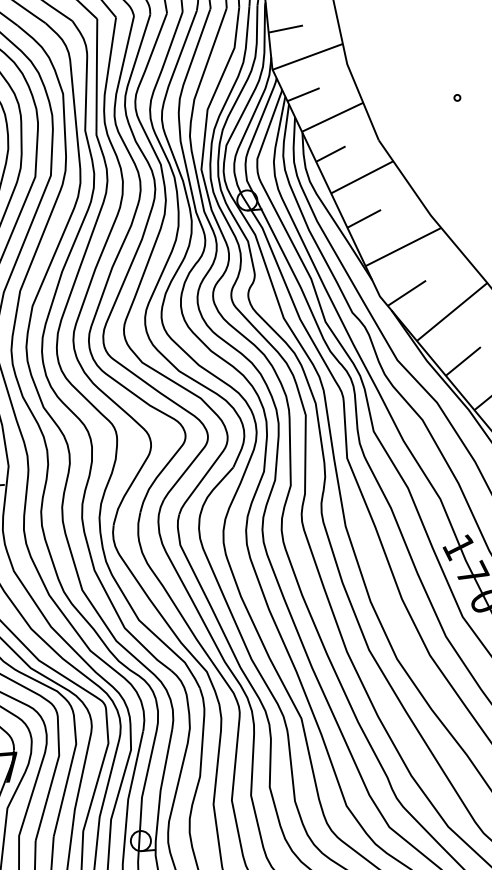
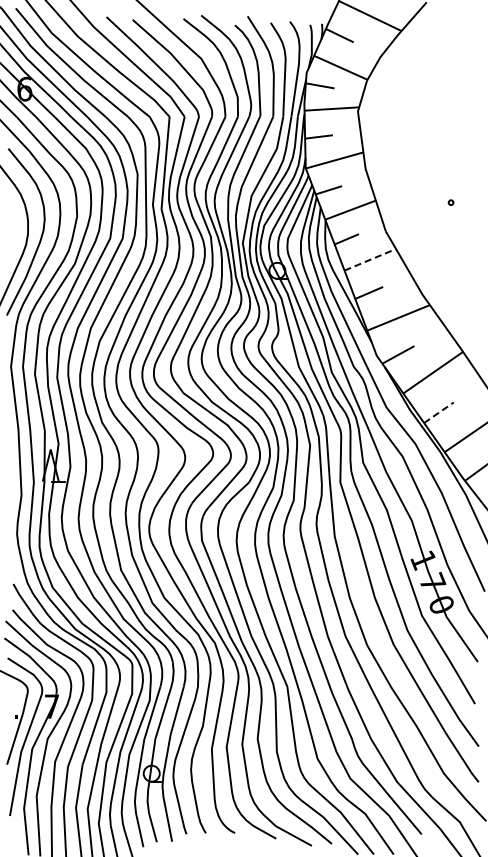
line: (362, 176) -> (370, 259), solid -> dashed
line: (464, 361) -> (439, 412), solid -> dashed

